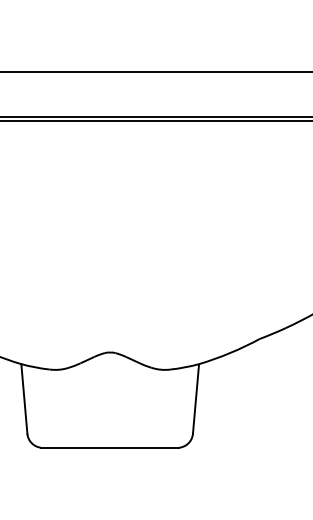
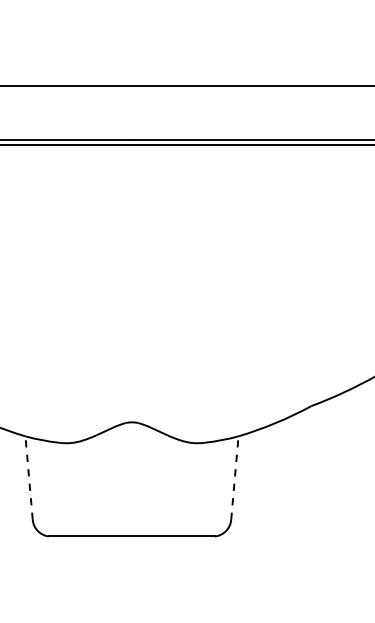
line: (24, 399) -> (29, 478), solid -> dashed
line: (195, 399) -> (234, 478), solid -> dashed

